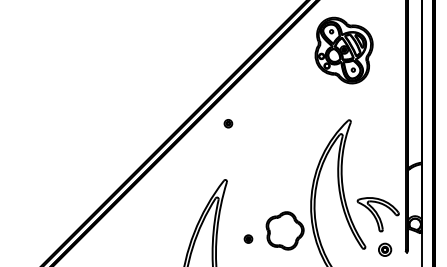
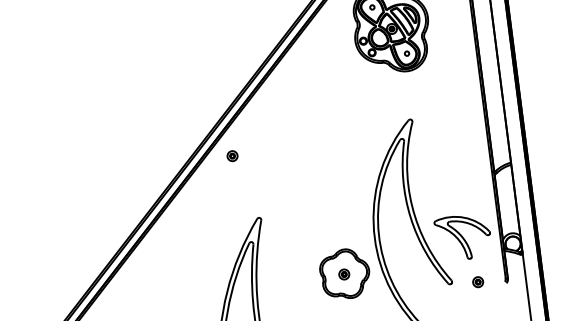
part: (228, 123) -> (232, 155), moved
part: (248, 238) -> (344, 273), moved
part: (384, 249) -> (477, 281), size x0.62

